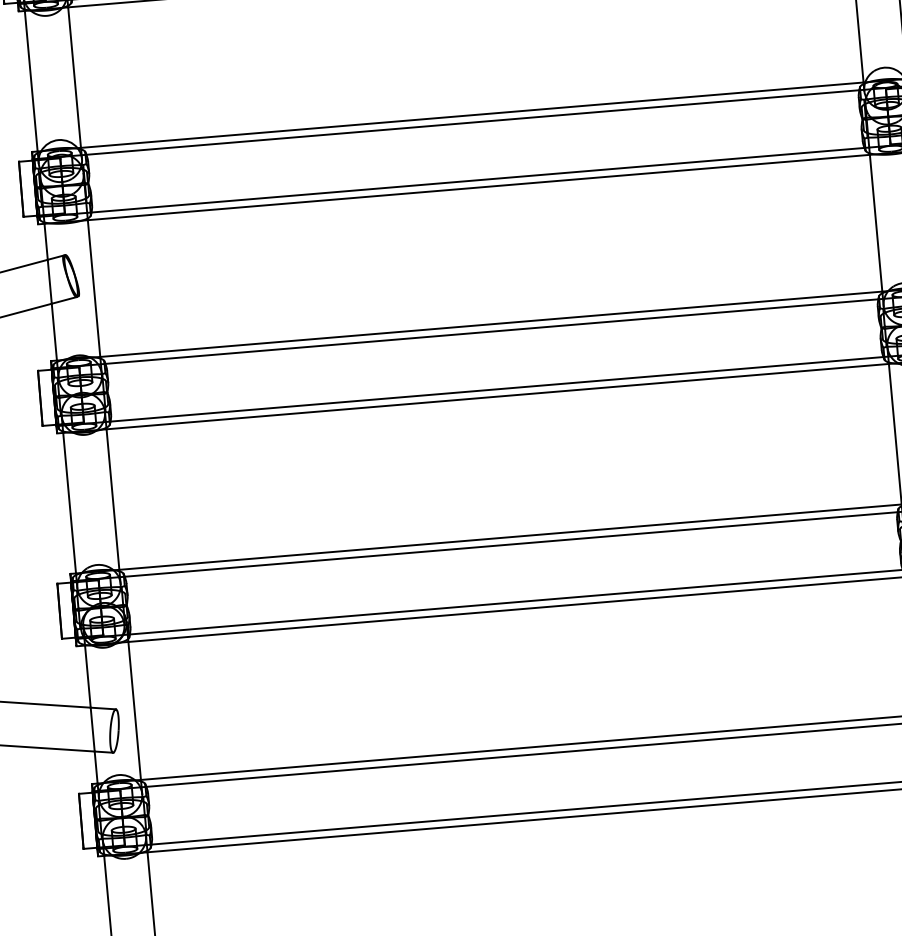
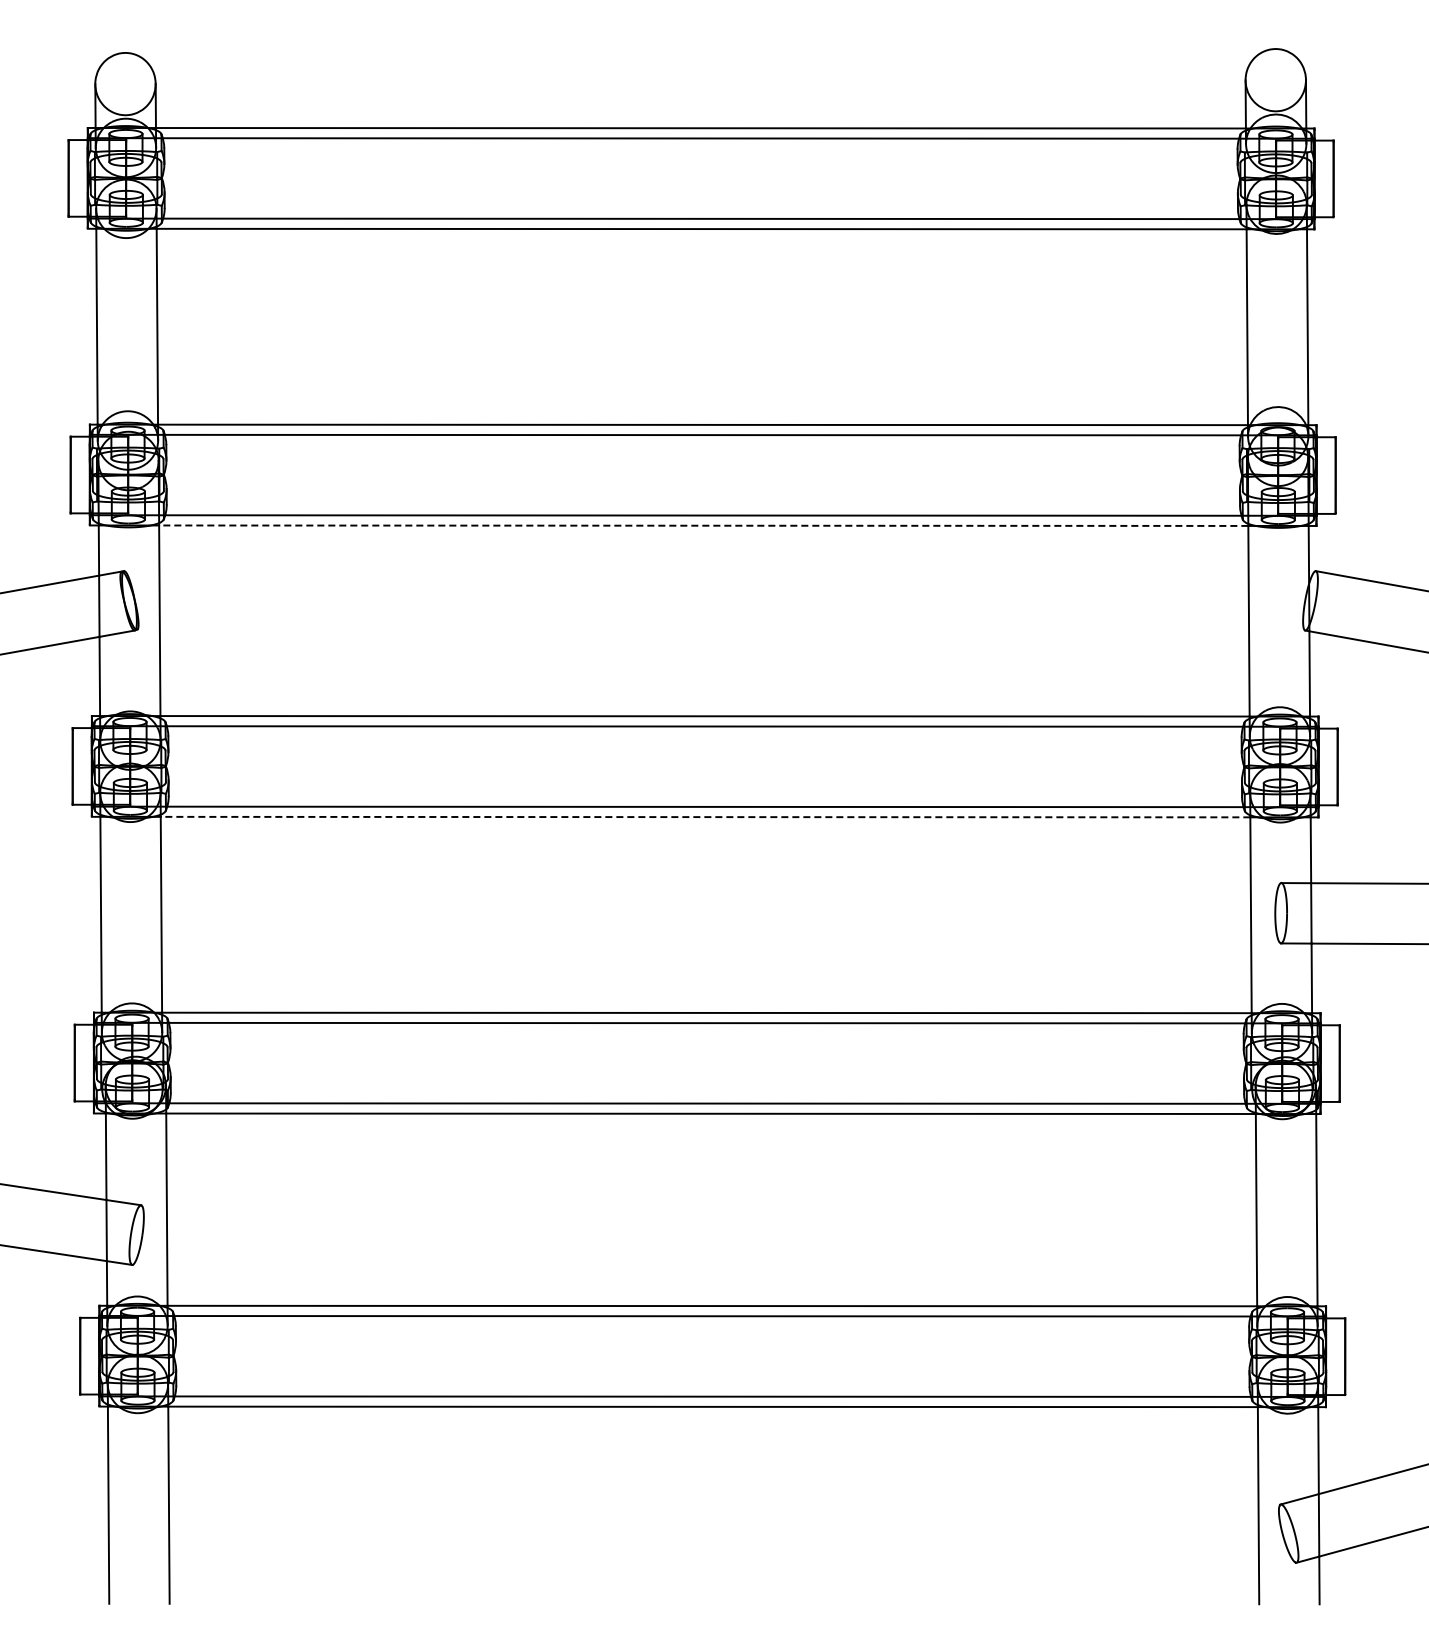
line: (478, 187) -> (703, 525), solid -> dashed
line: (497, 396) -> (705, 817), solid -> dashed

